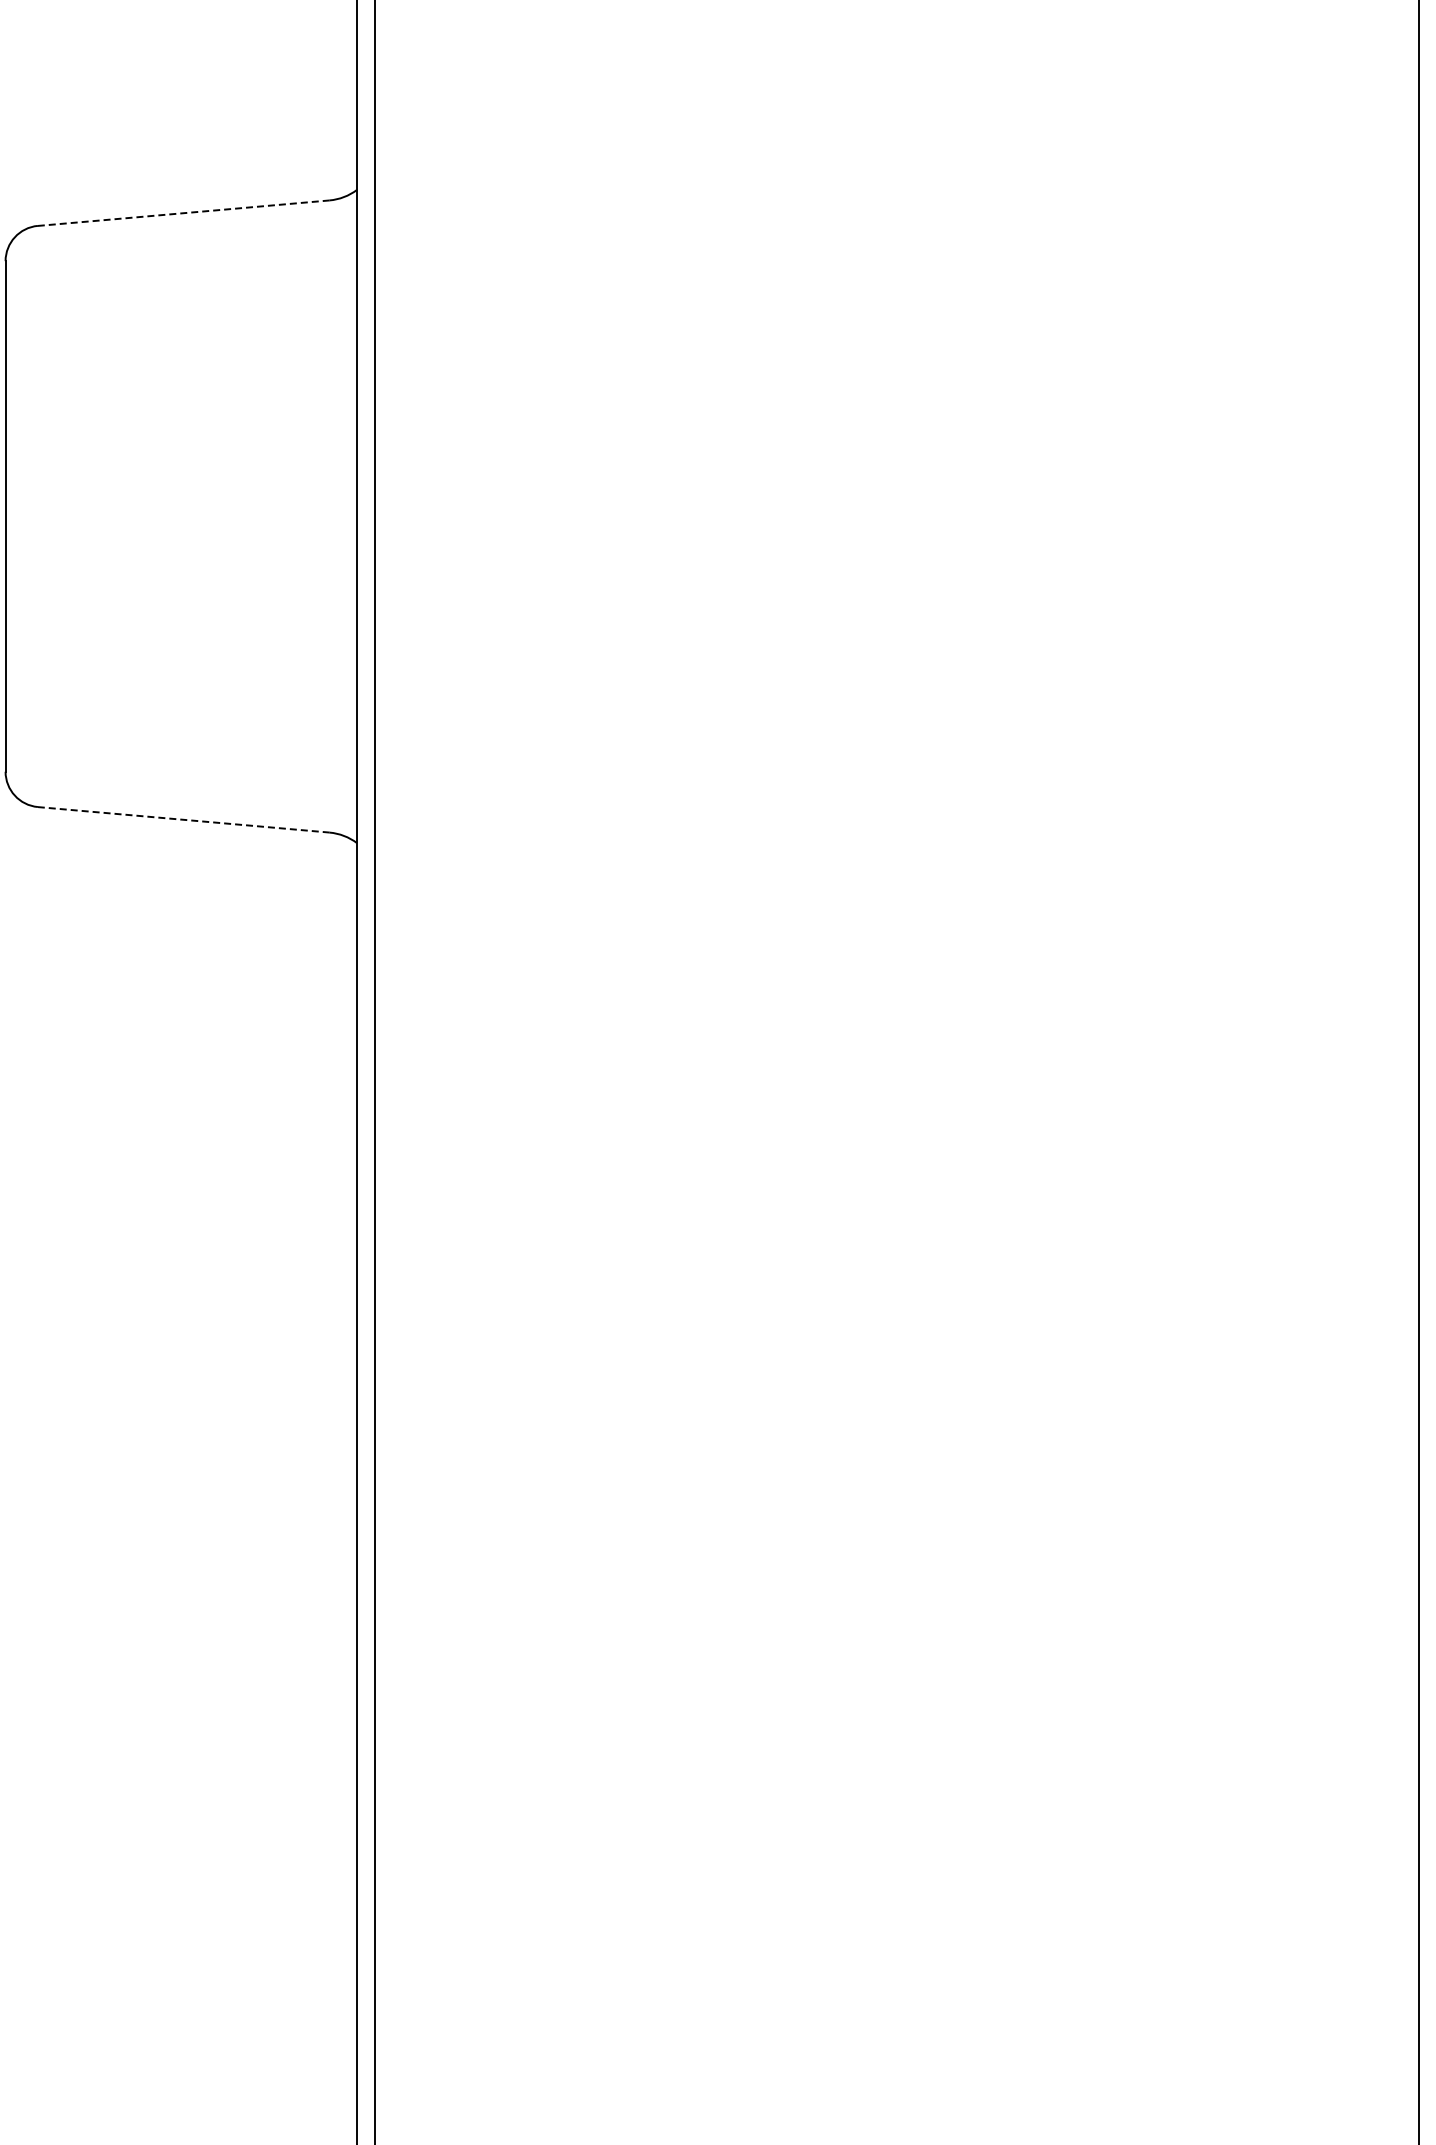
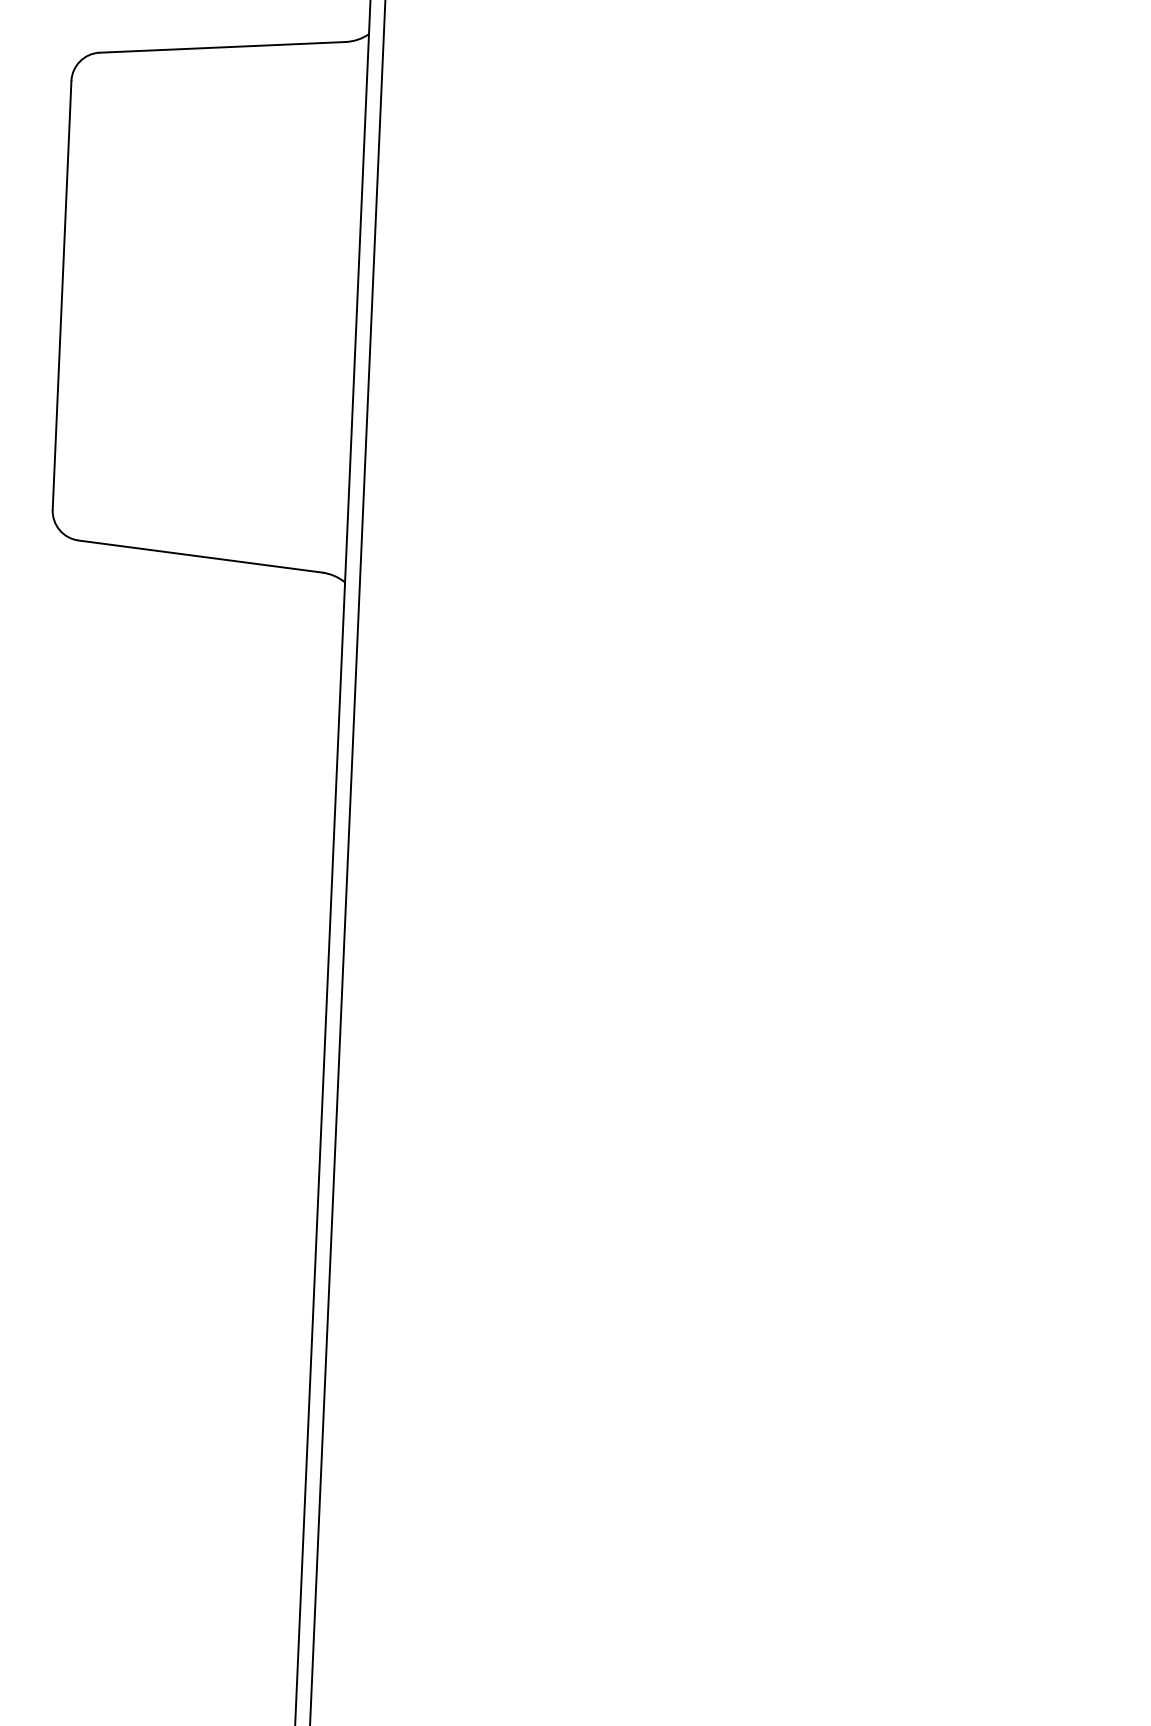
line: (183, 213) -> (222, 47), dashed -> solid
line: (183, 819) -> (200, 556), dashed -> solid

